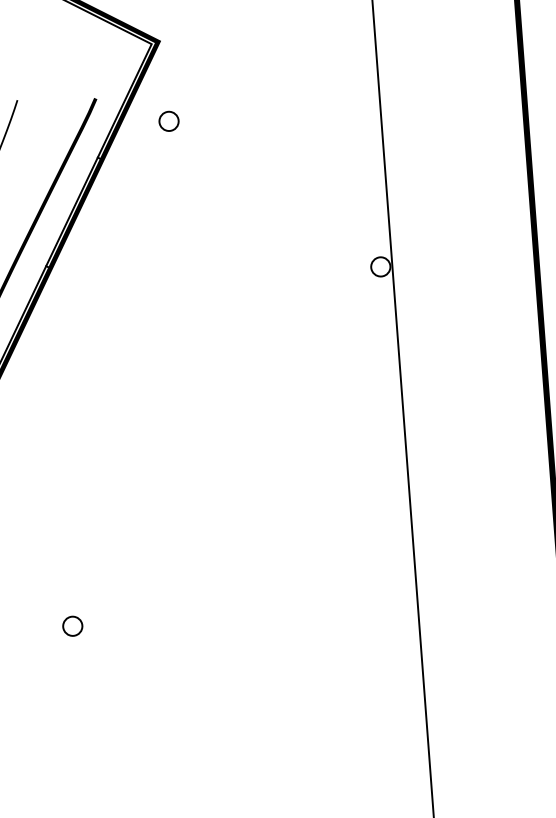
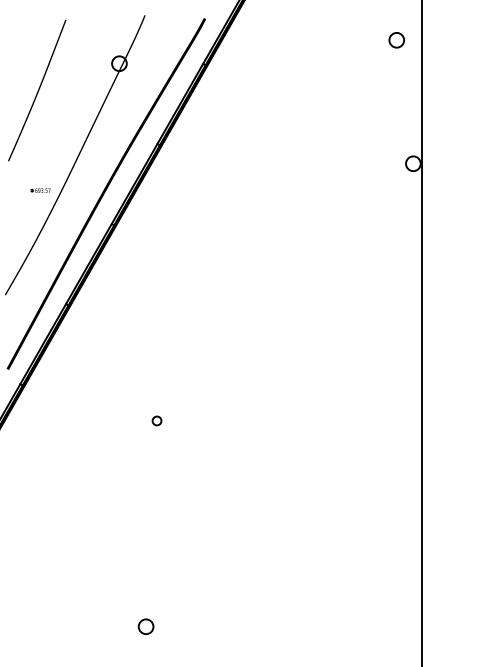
part: (168, 121) -> (396, 40), moved
part: (71, 625) -> (156, 420), size x0.6

